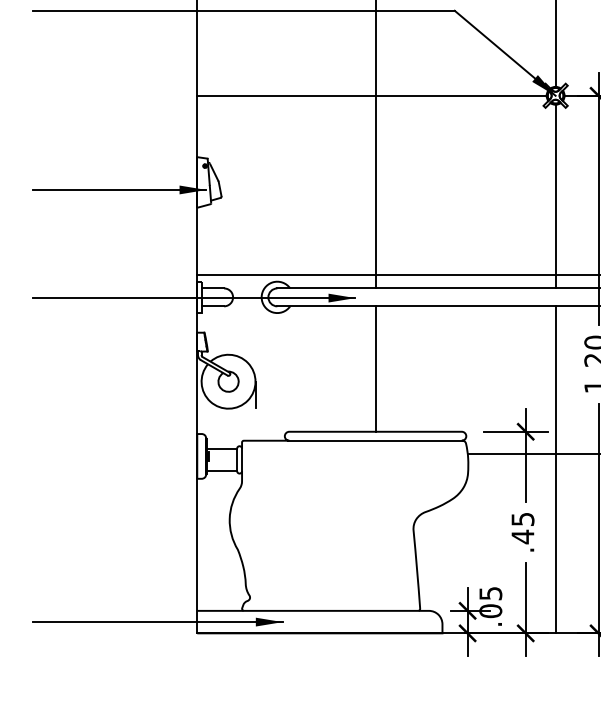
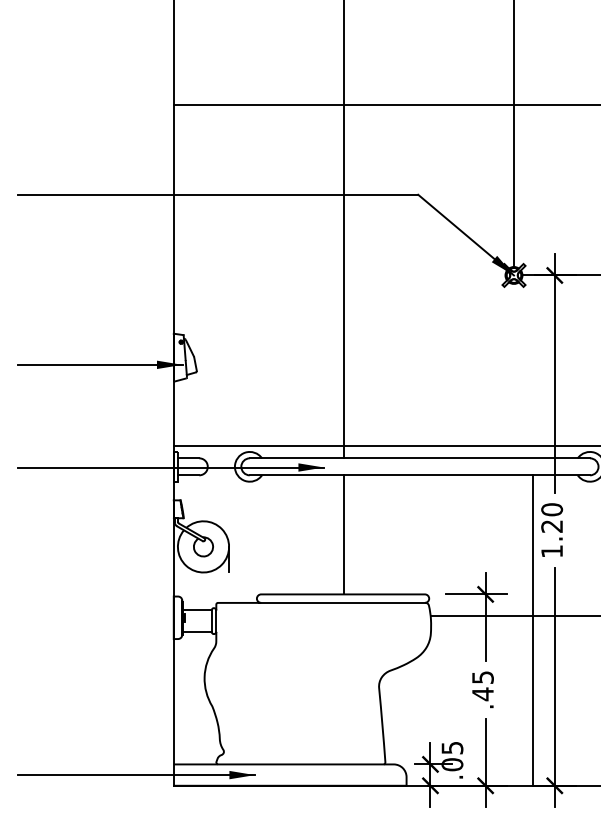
line: (371, 95) -> (339, 275), removed
line: (555, 195) -> (513, 370), removed
line: (555, 469) -> (532, 630), moved

